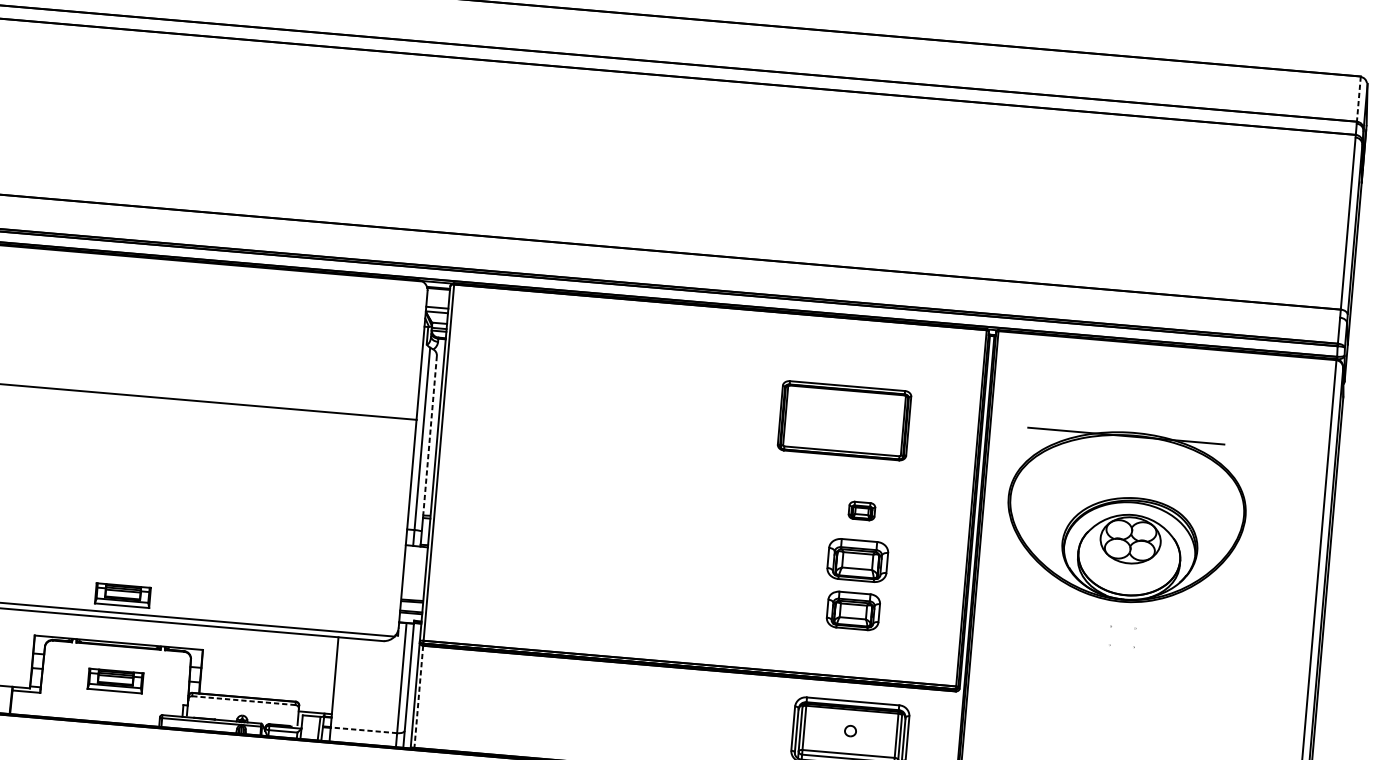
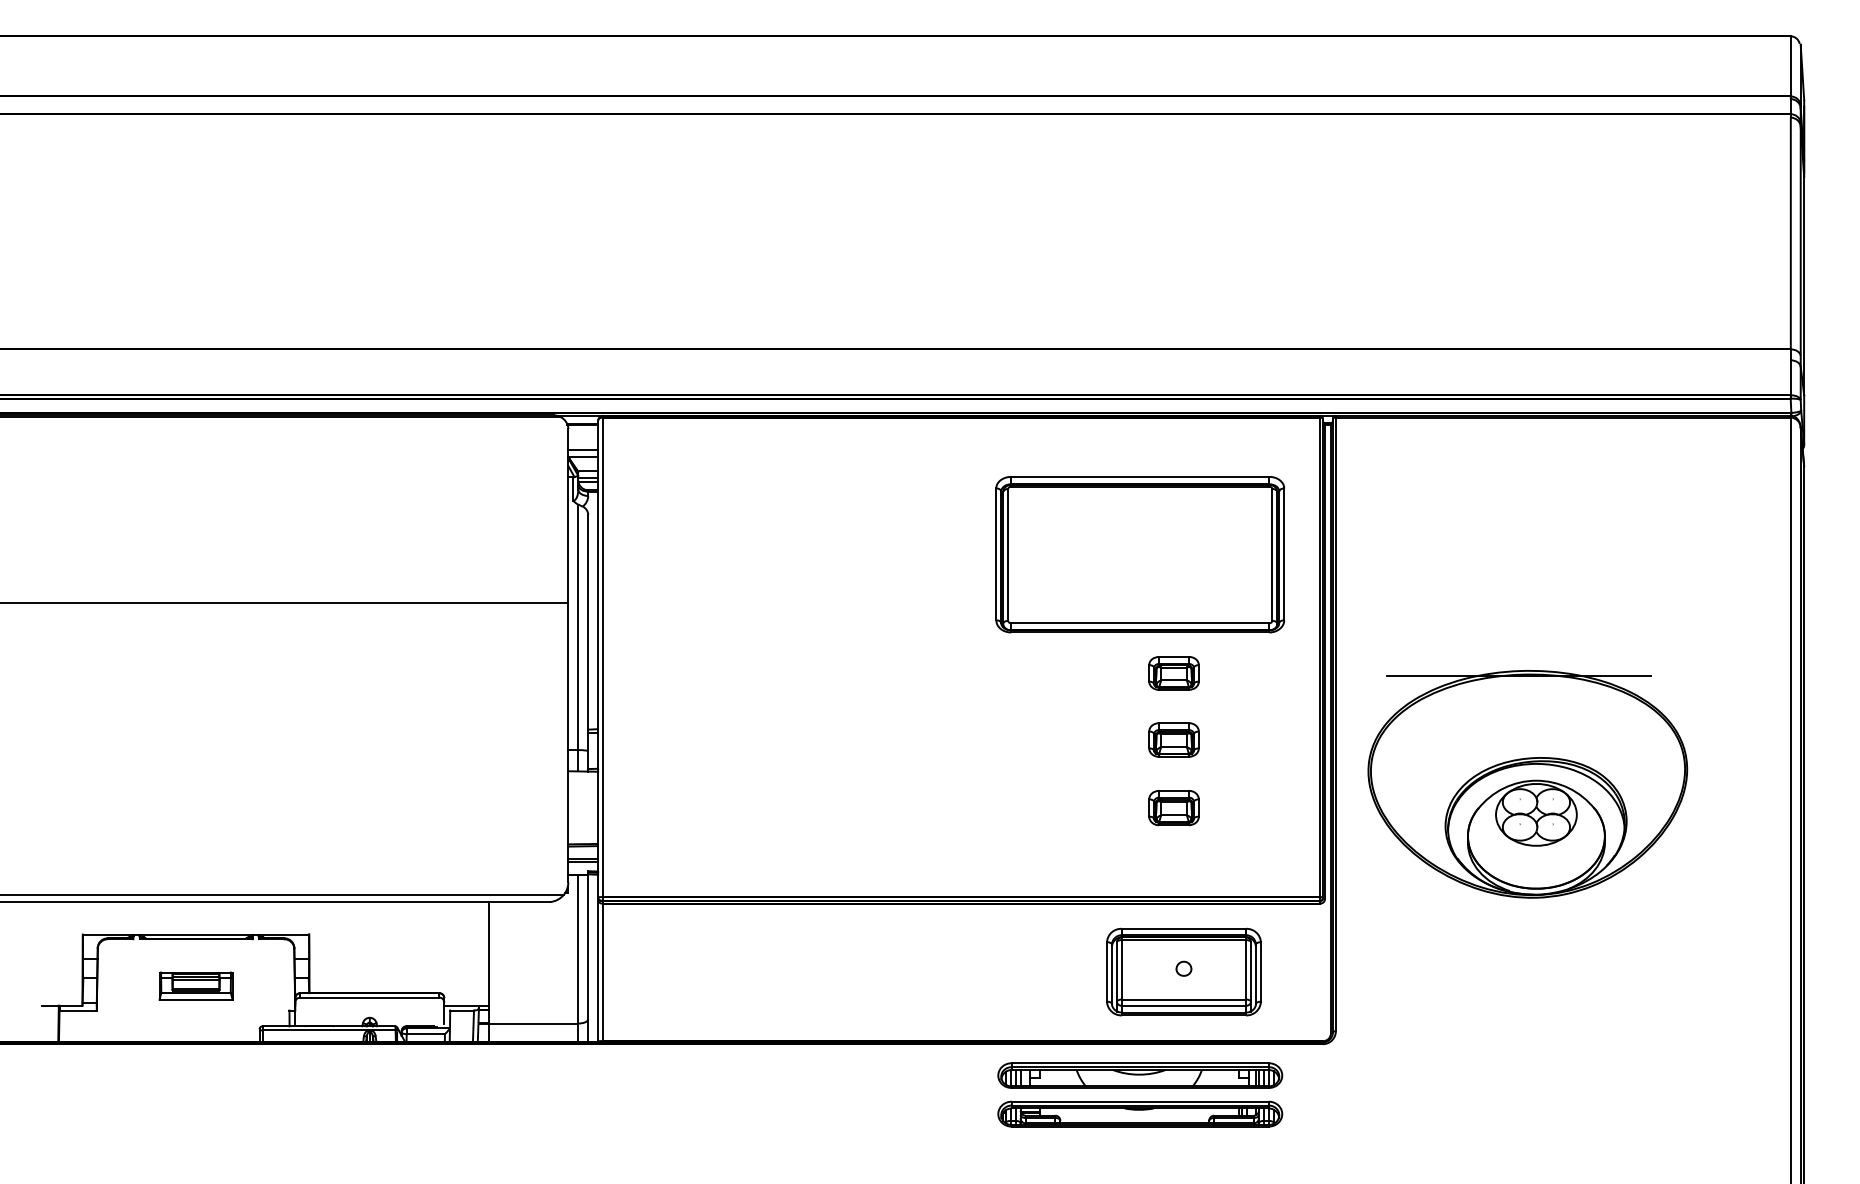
line: (1358, 99) -> (1790, 66), dashed -> solid
part: (844, 420) -> (1140, 554), size x1.67
line: (430, 435) -> (588, 622), dashed -> solid
part: (861, 511) -> (1173, 673), size x1.43
part: (1125, 517) -> (1527, 784), moved
part: (857, 560) -> (1173, 739), size x0.62
part: (122, 595) -> (195, 870), removed
part: (853, 611) -> (1173, 808), size x0.71
line: (419, 696) -> (603, 972), dashed -> solid
line: (243, 700) -> (369, 997), dashed -> solid
line: (363, 730) -> (533, 1023), dashed -> solid

